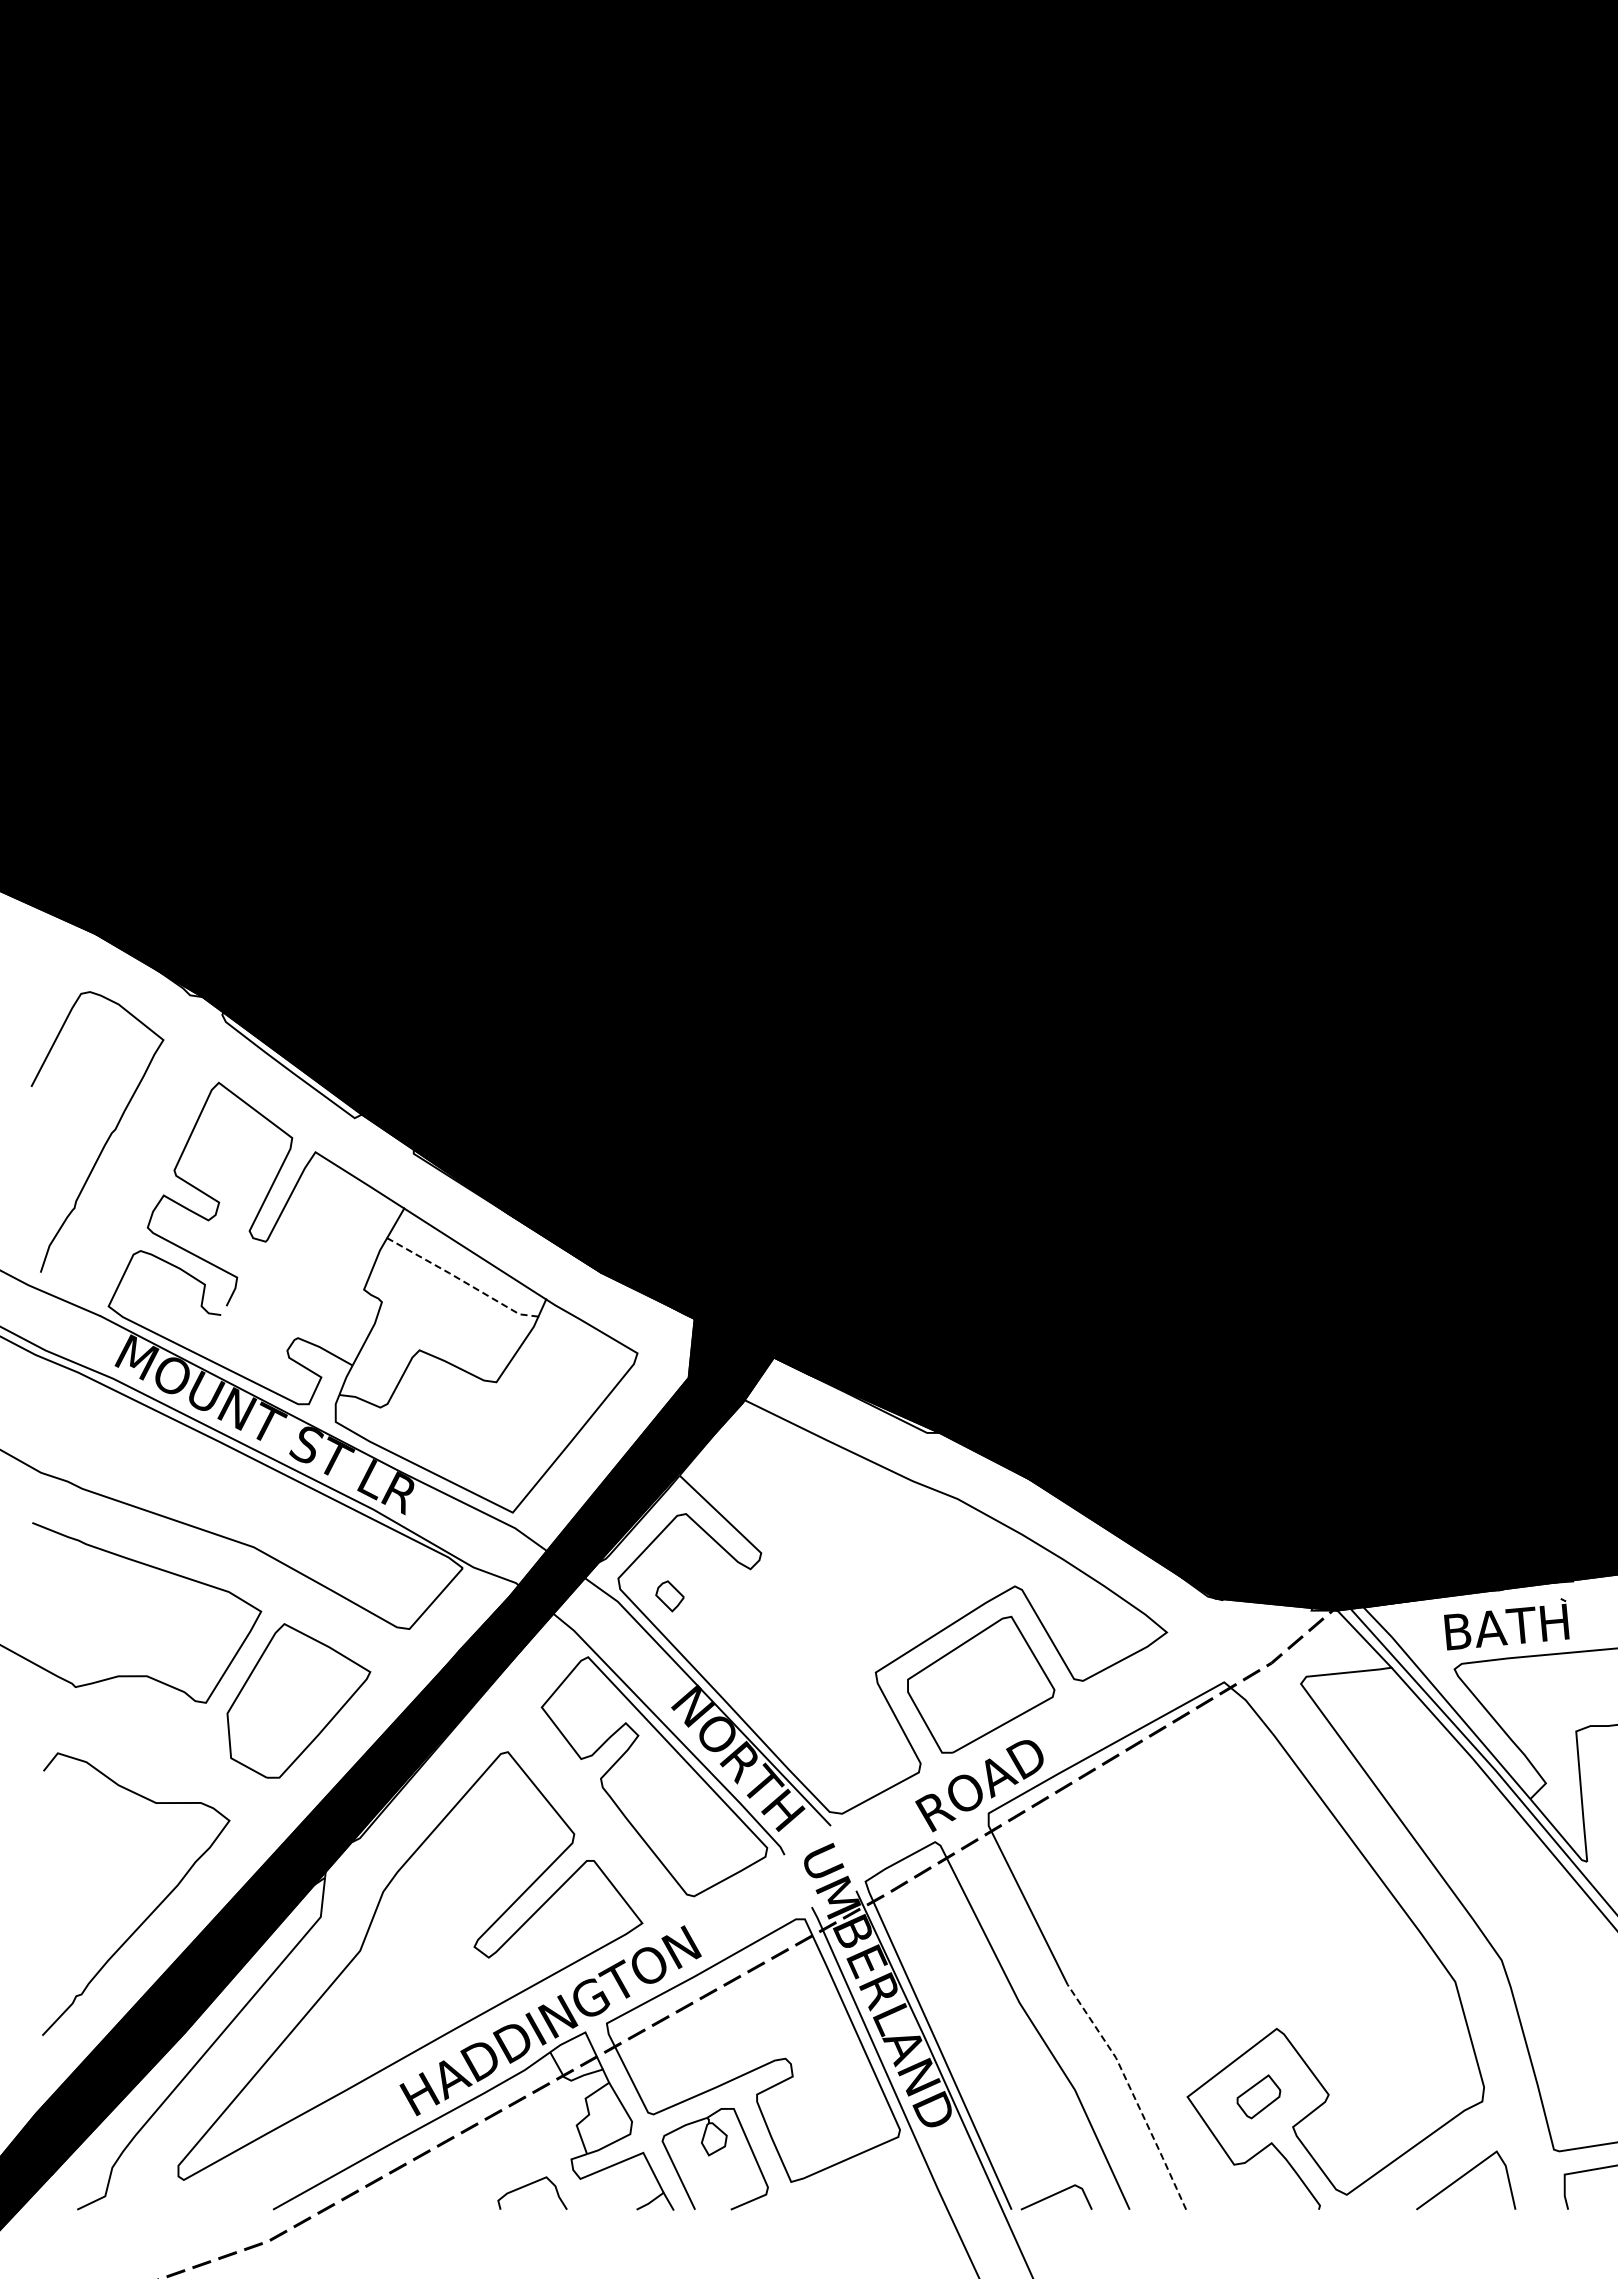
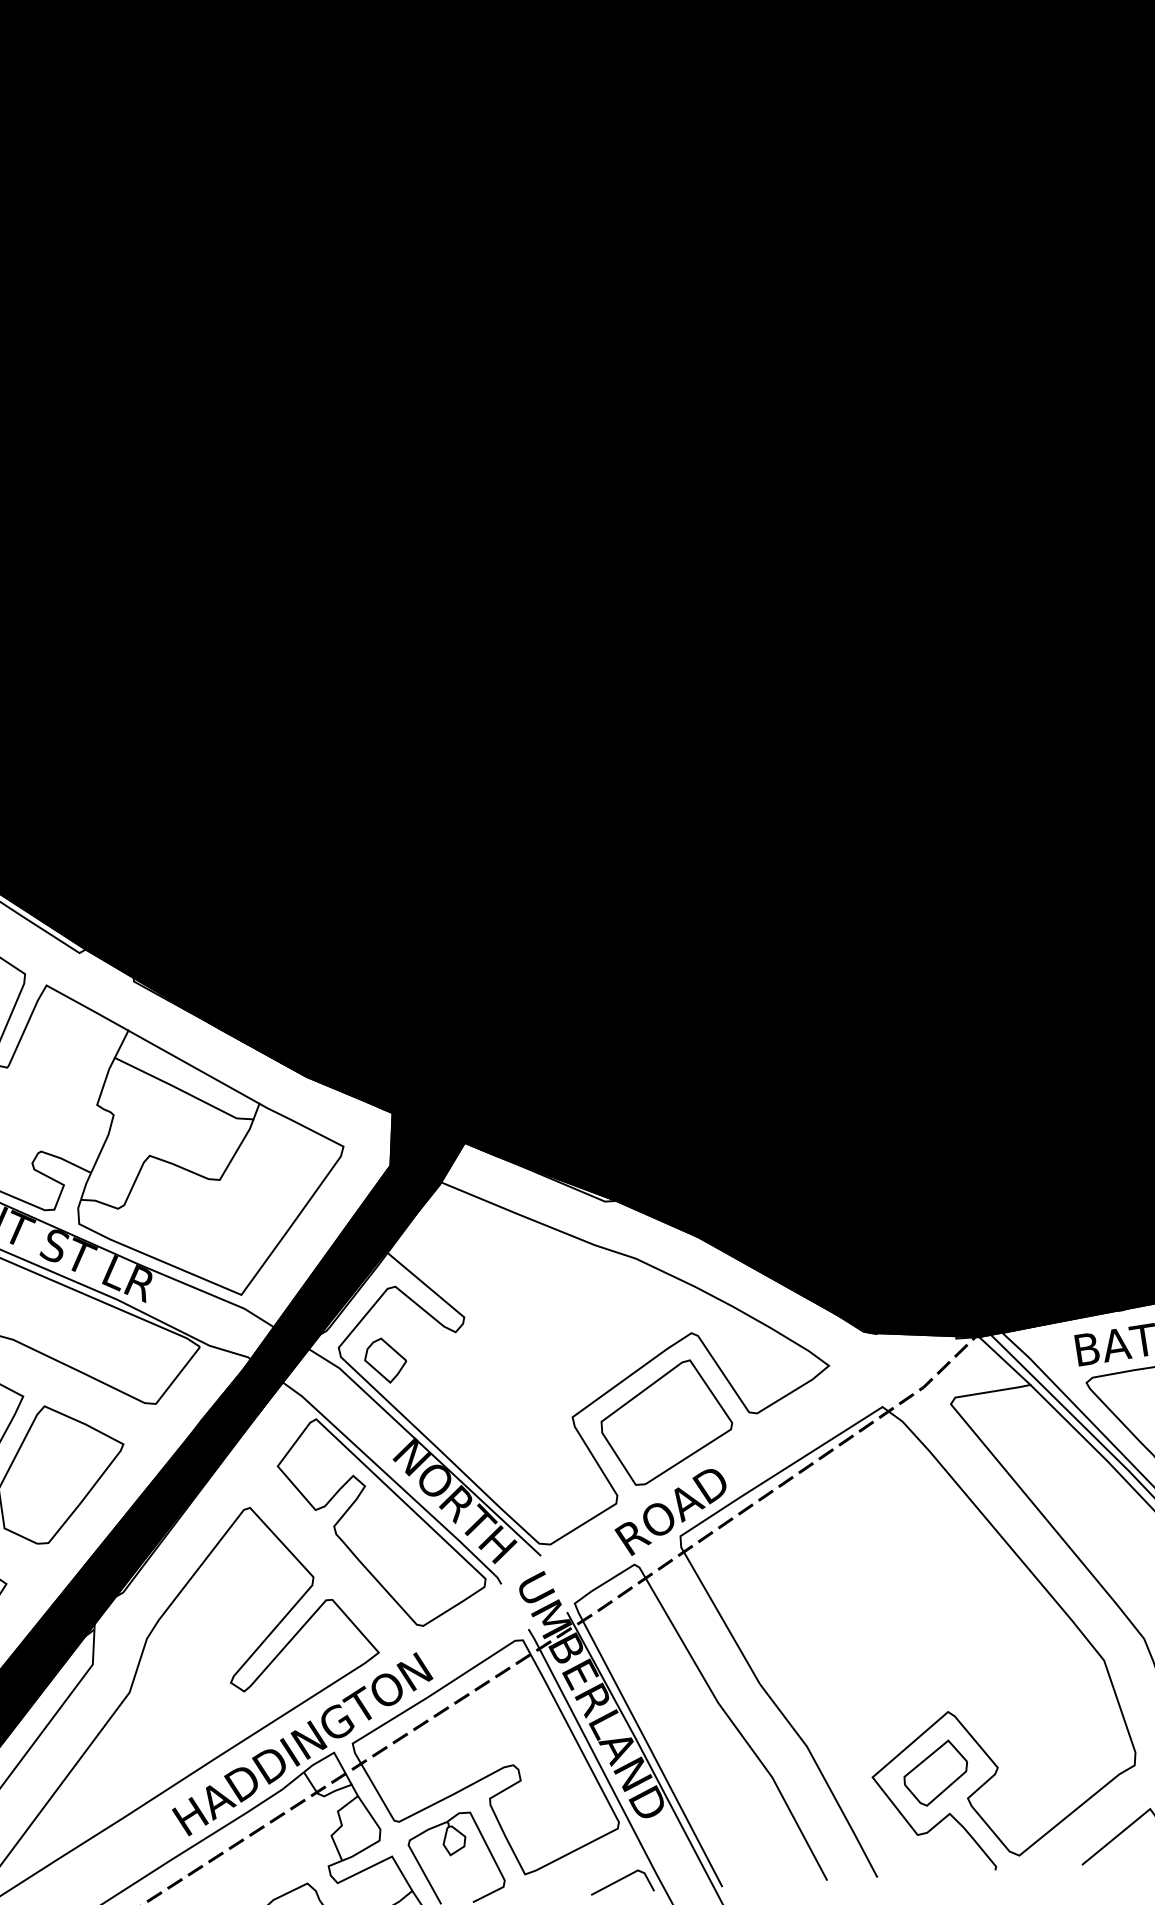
line: (461, 1280) -> (183, 1091), dashed -> solid
part: (669, 1596) -> (385, 1360), size x1.67
line: (1132, 2093) -> (823, 1777), dashed -> solid
part: (1258, 2096) -> (935, 1773), size x1.67
line: (1055, 2195) -> (621, 1880), moved

